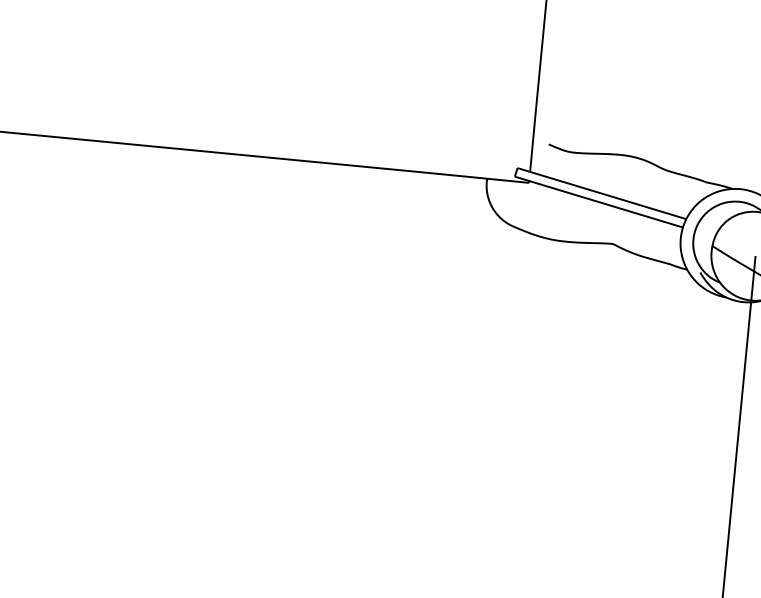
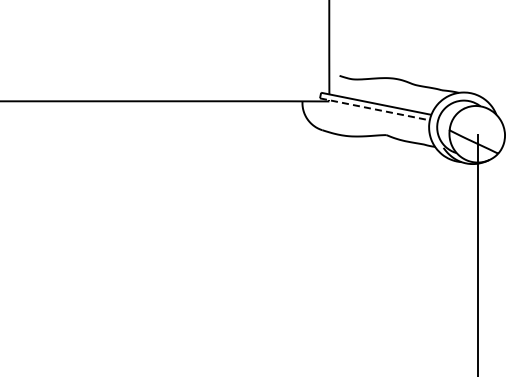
line: (598, 202) -> (374, 109), solid -> dashed

